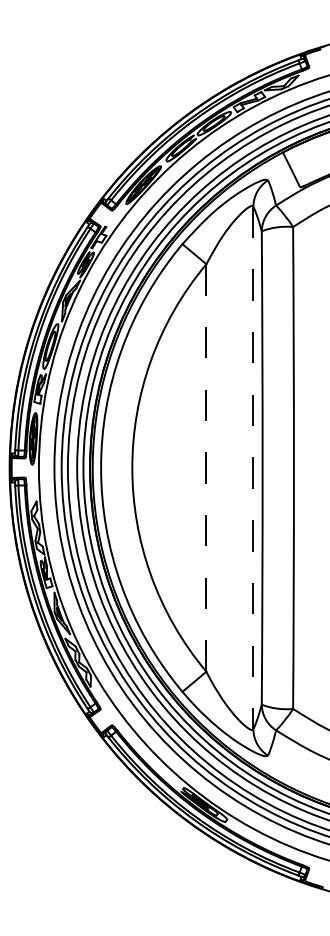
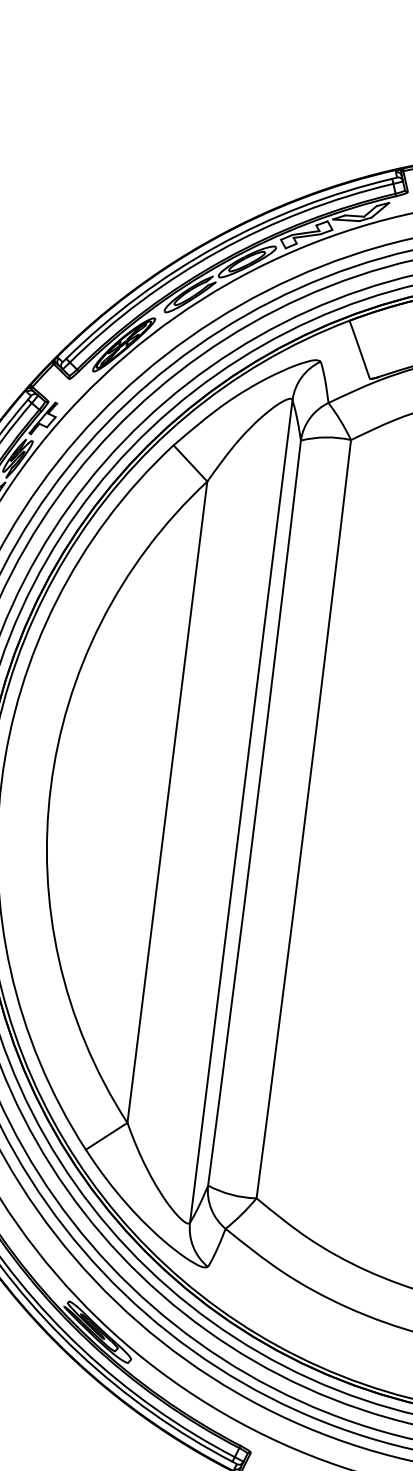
line: (206, 468) -> (167, 803), dashed -> solid
line: (253, 468) -> (241, 812), dashed -> solid

